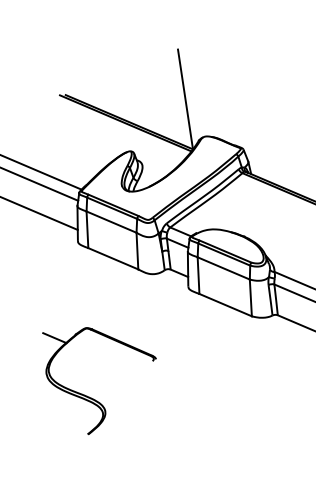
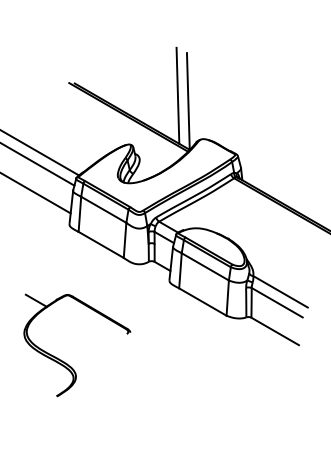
line: (173, 94) -> (177, 95), added
part: (94, 399) -> (67, 363), moved

